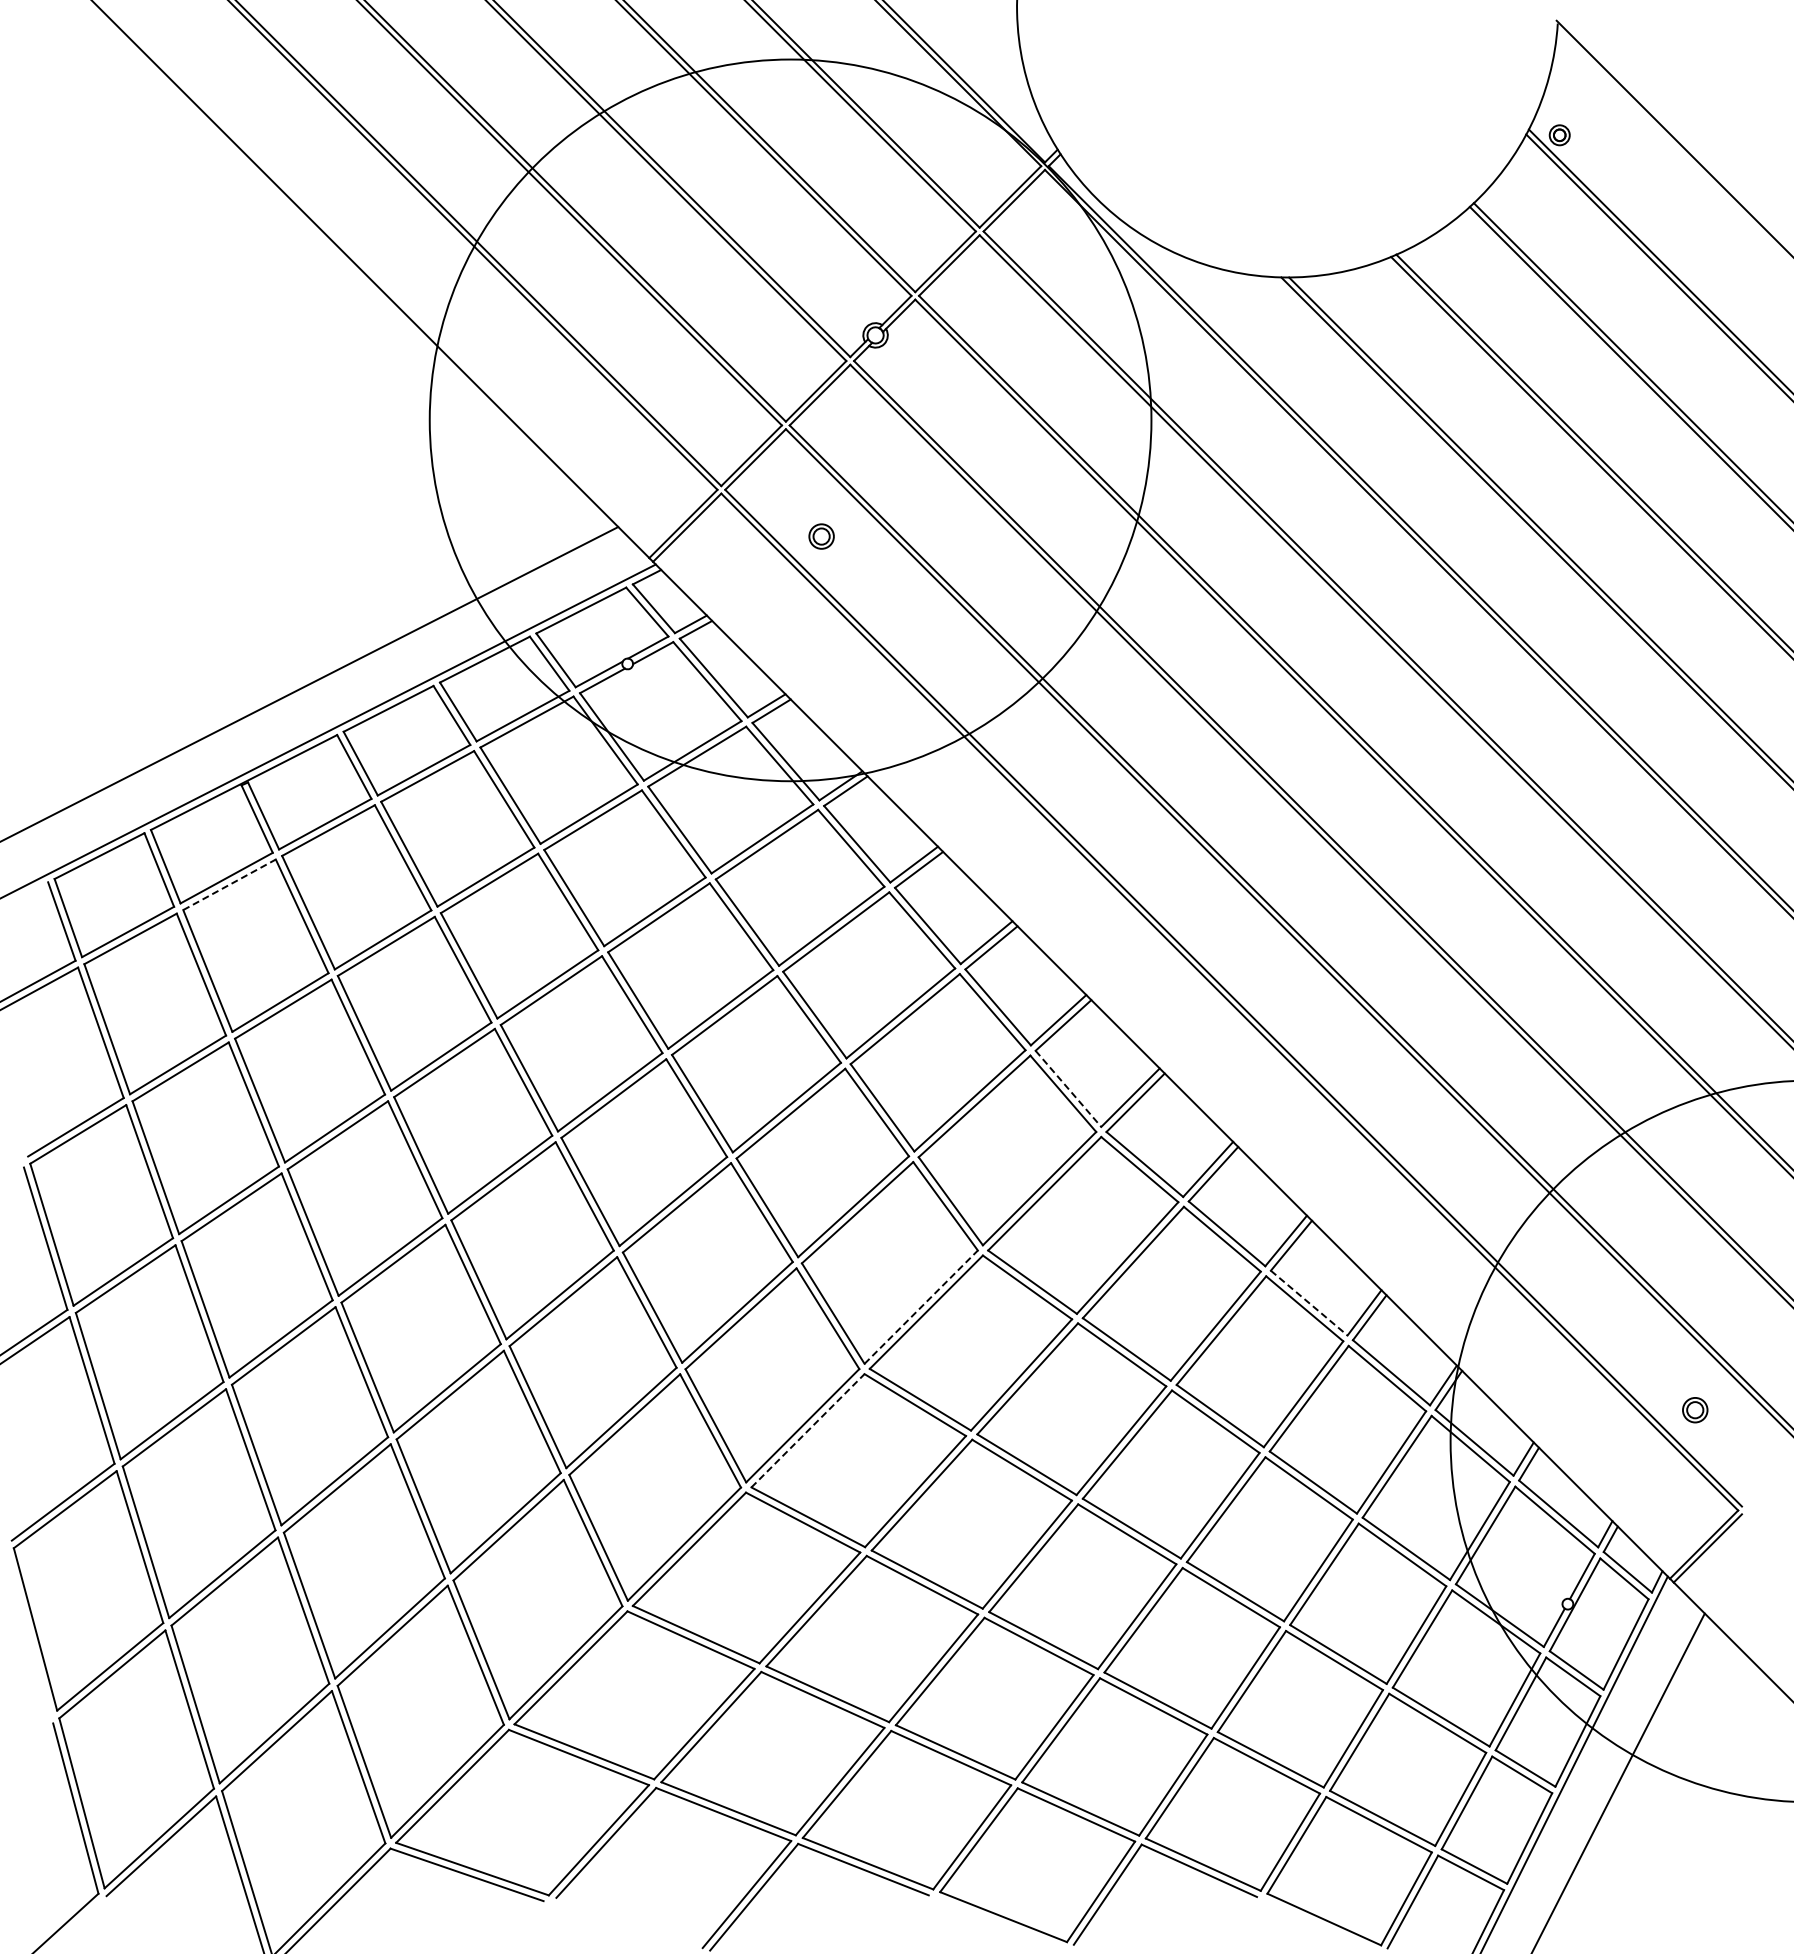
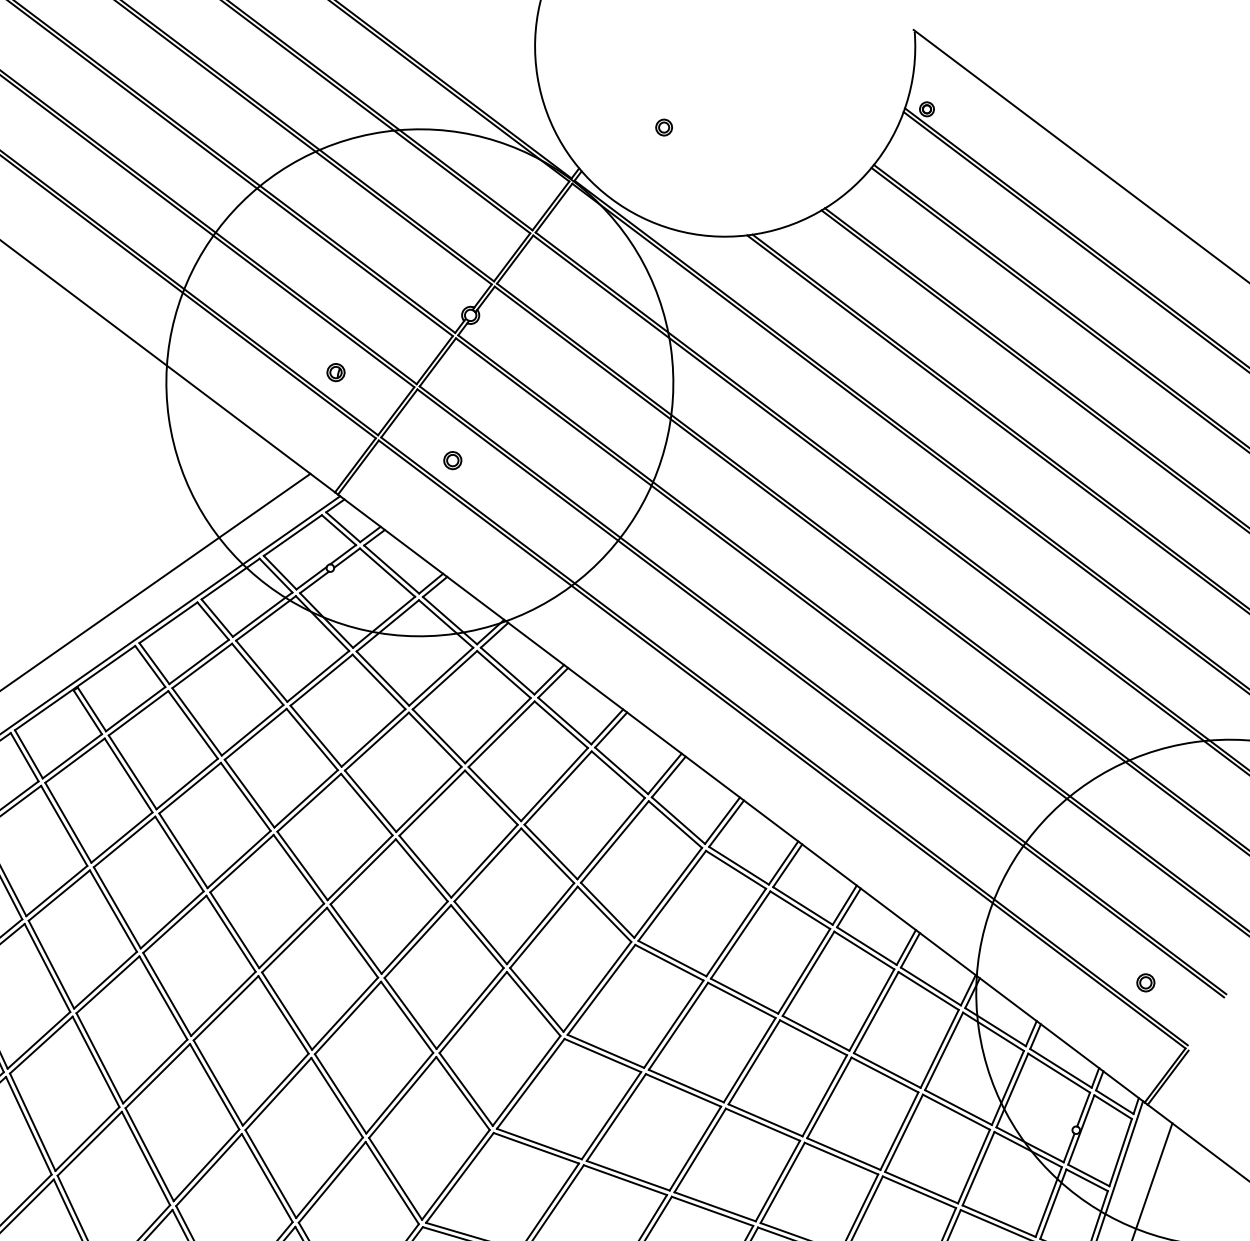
part: (1185, 108) -> (664, 127), added
part: (674, 389) -> (336, 372), added
line: (229, 884) -> (74, 760), dashed -> solid
line: (1068, 1089) -> (678, 821), dashed -> solid
line: (1309, 1303) -> (867, 946), dashed -> solid
line: (921, 1306) -> (597, 986), dashed -> solid
line: (808, 1430) -> (531, 1083), dashed -> solid

